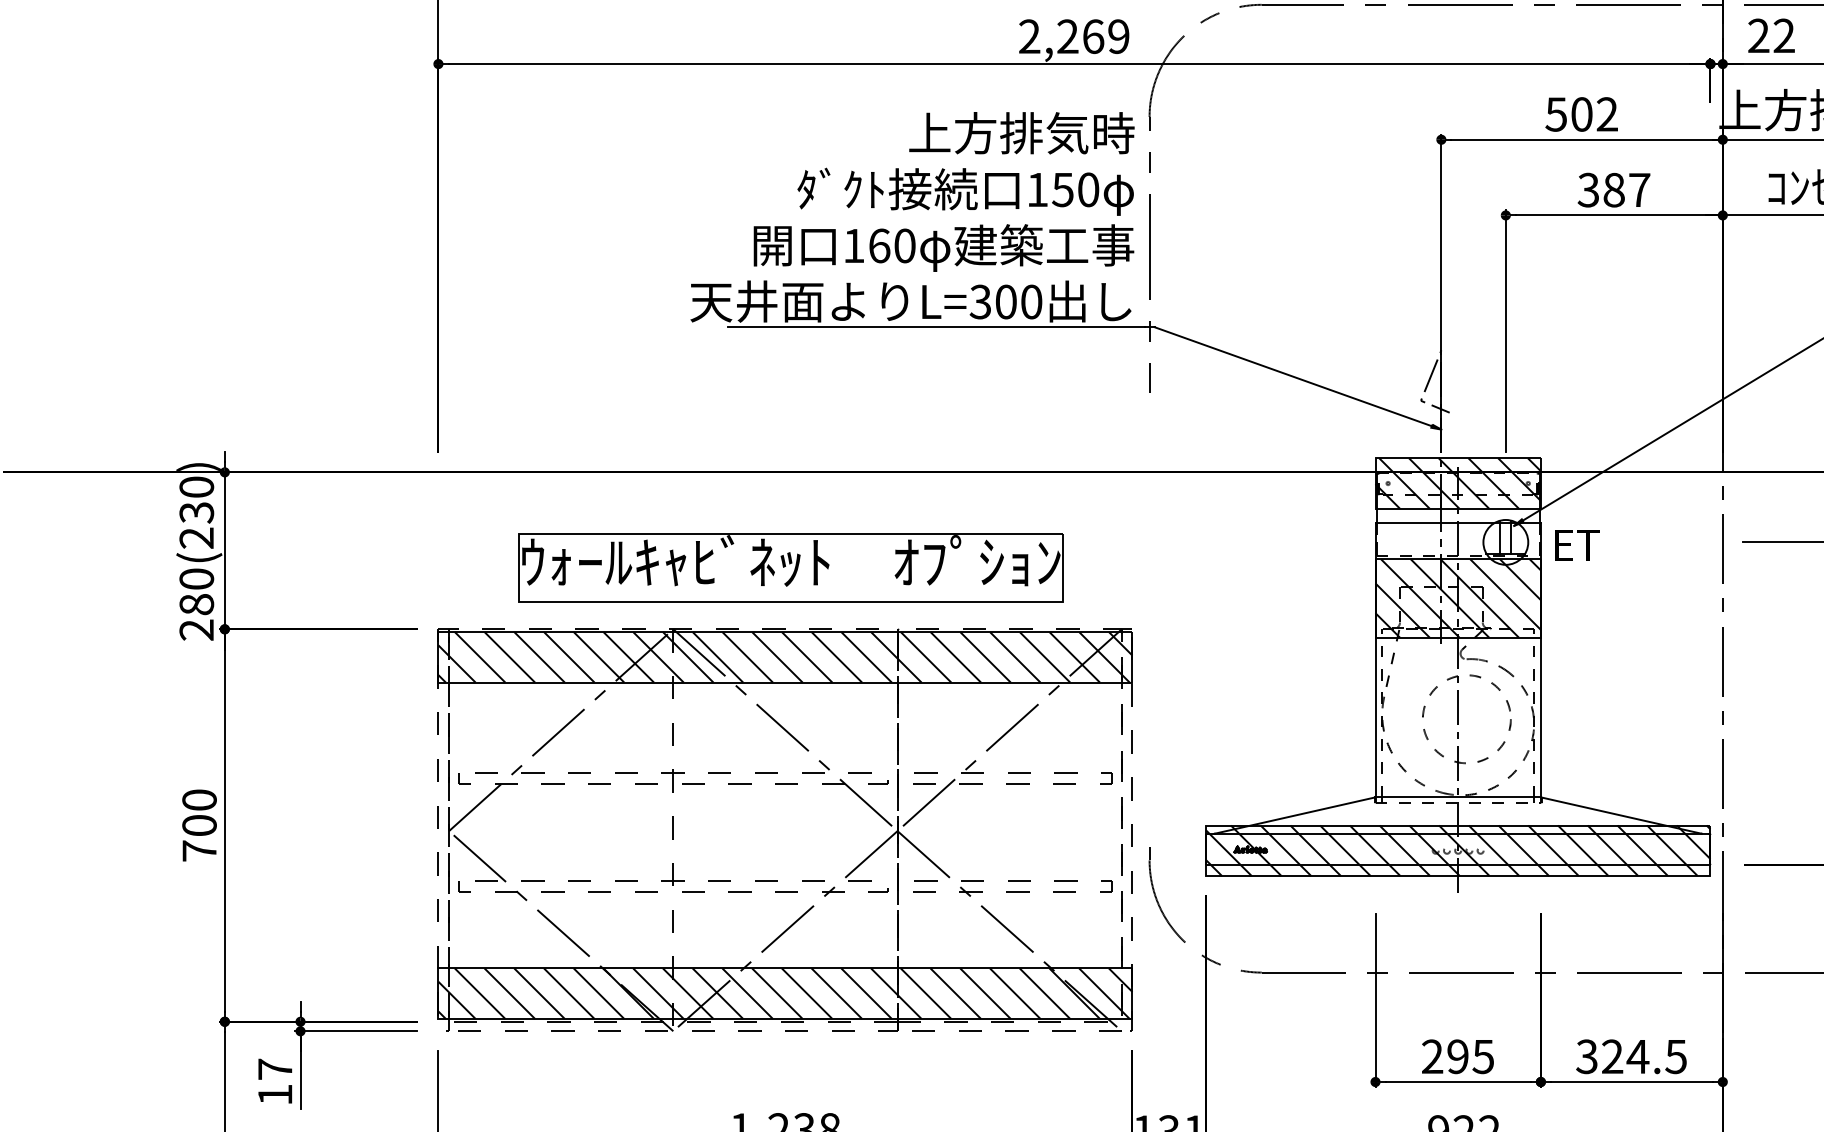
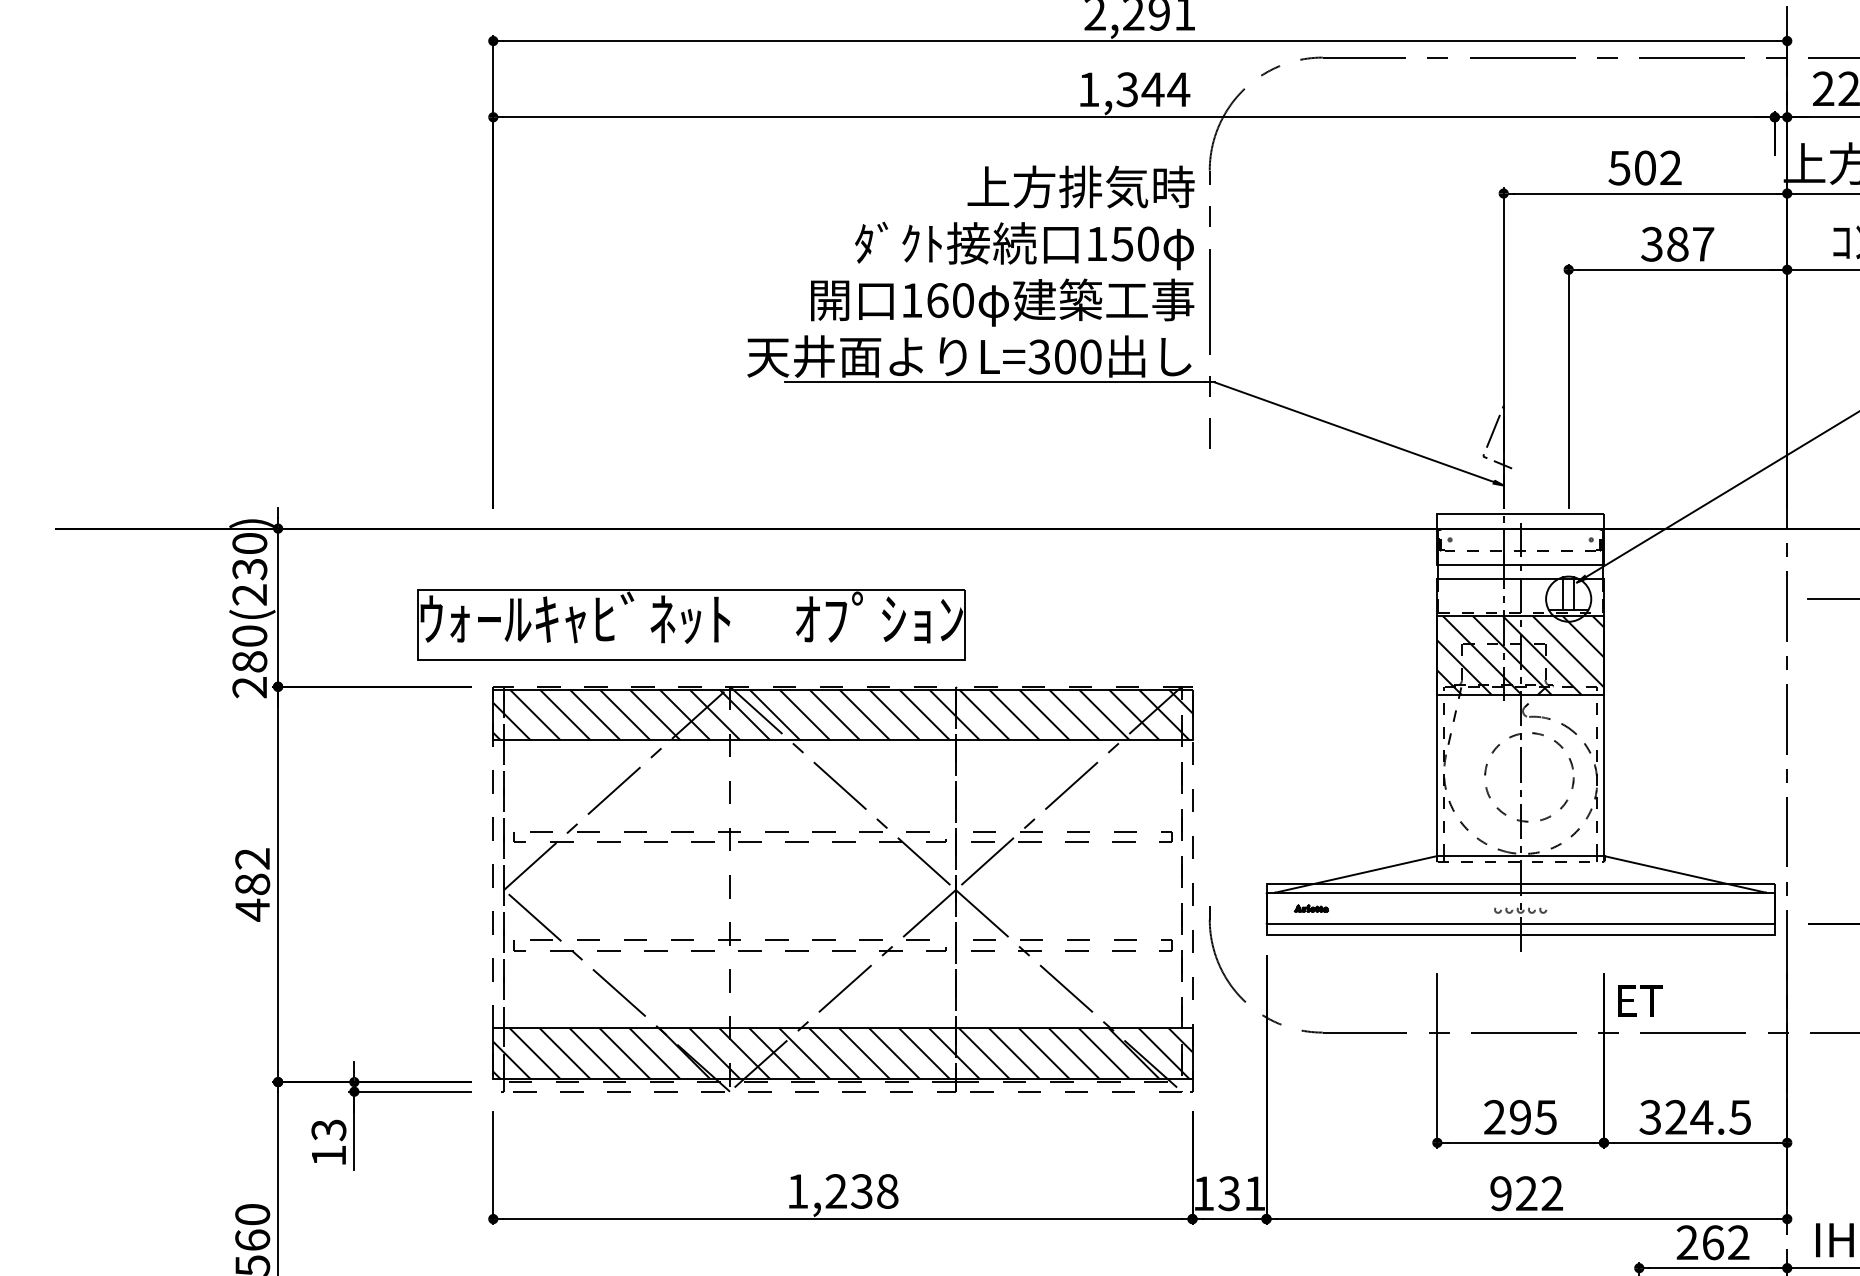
text: (1074, 36) -> (1134, 89), 2,269 -> 1,344
hatch: (1458, 483) -> (1520, 539), removed
text: (1577, 544) -> (1640, 1000), moved
part: (791, 567) -> (691, 624), moved
text: (199, 825) -> (252, 884), 700 -> 482
hatch: (1458, 850) -> (1520, 909), removed
text: (274, 1069) -> (328, 1130), 17 -> 13

